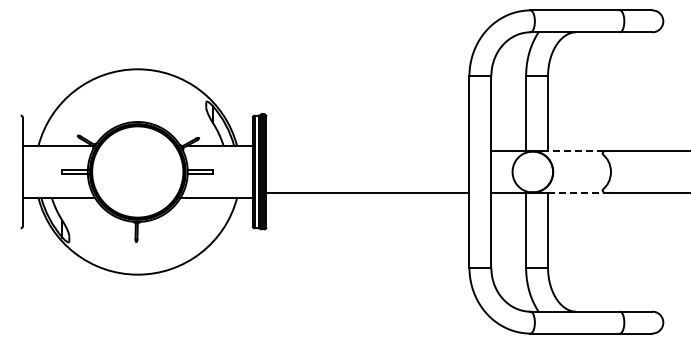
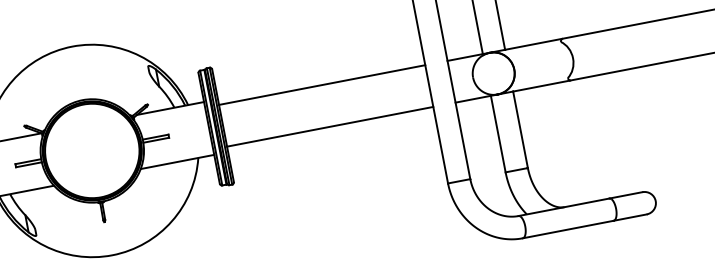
line: (367, 151) -> (321, 85), added
line: (575, 151) -> (533, 44), dashed -> solid
line: (576, 192) -> (542, 85), dashed -> solid

